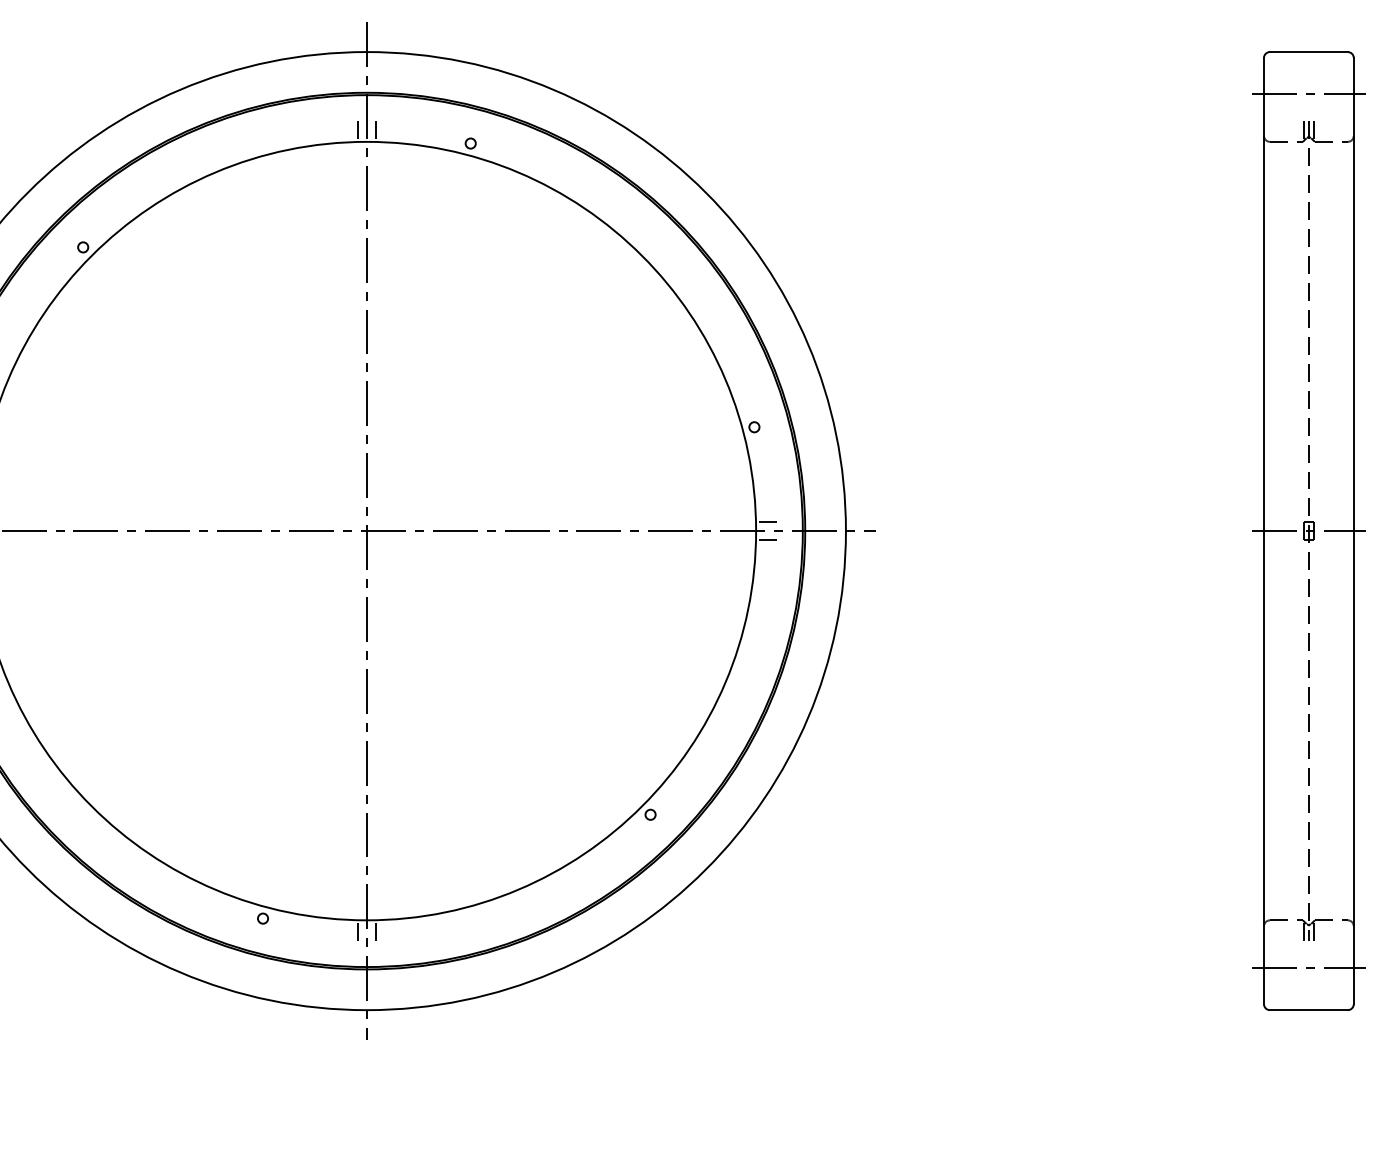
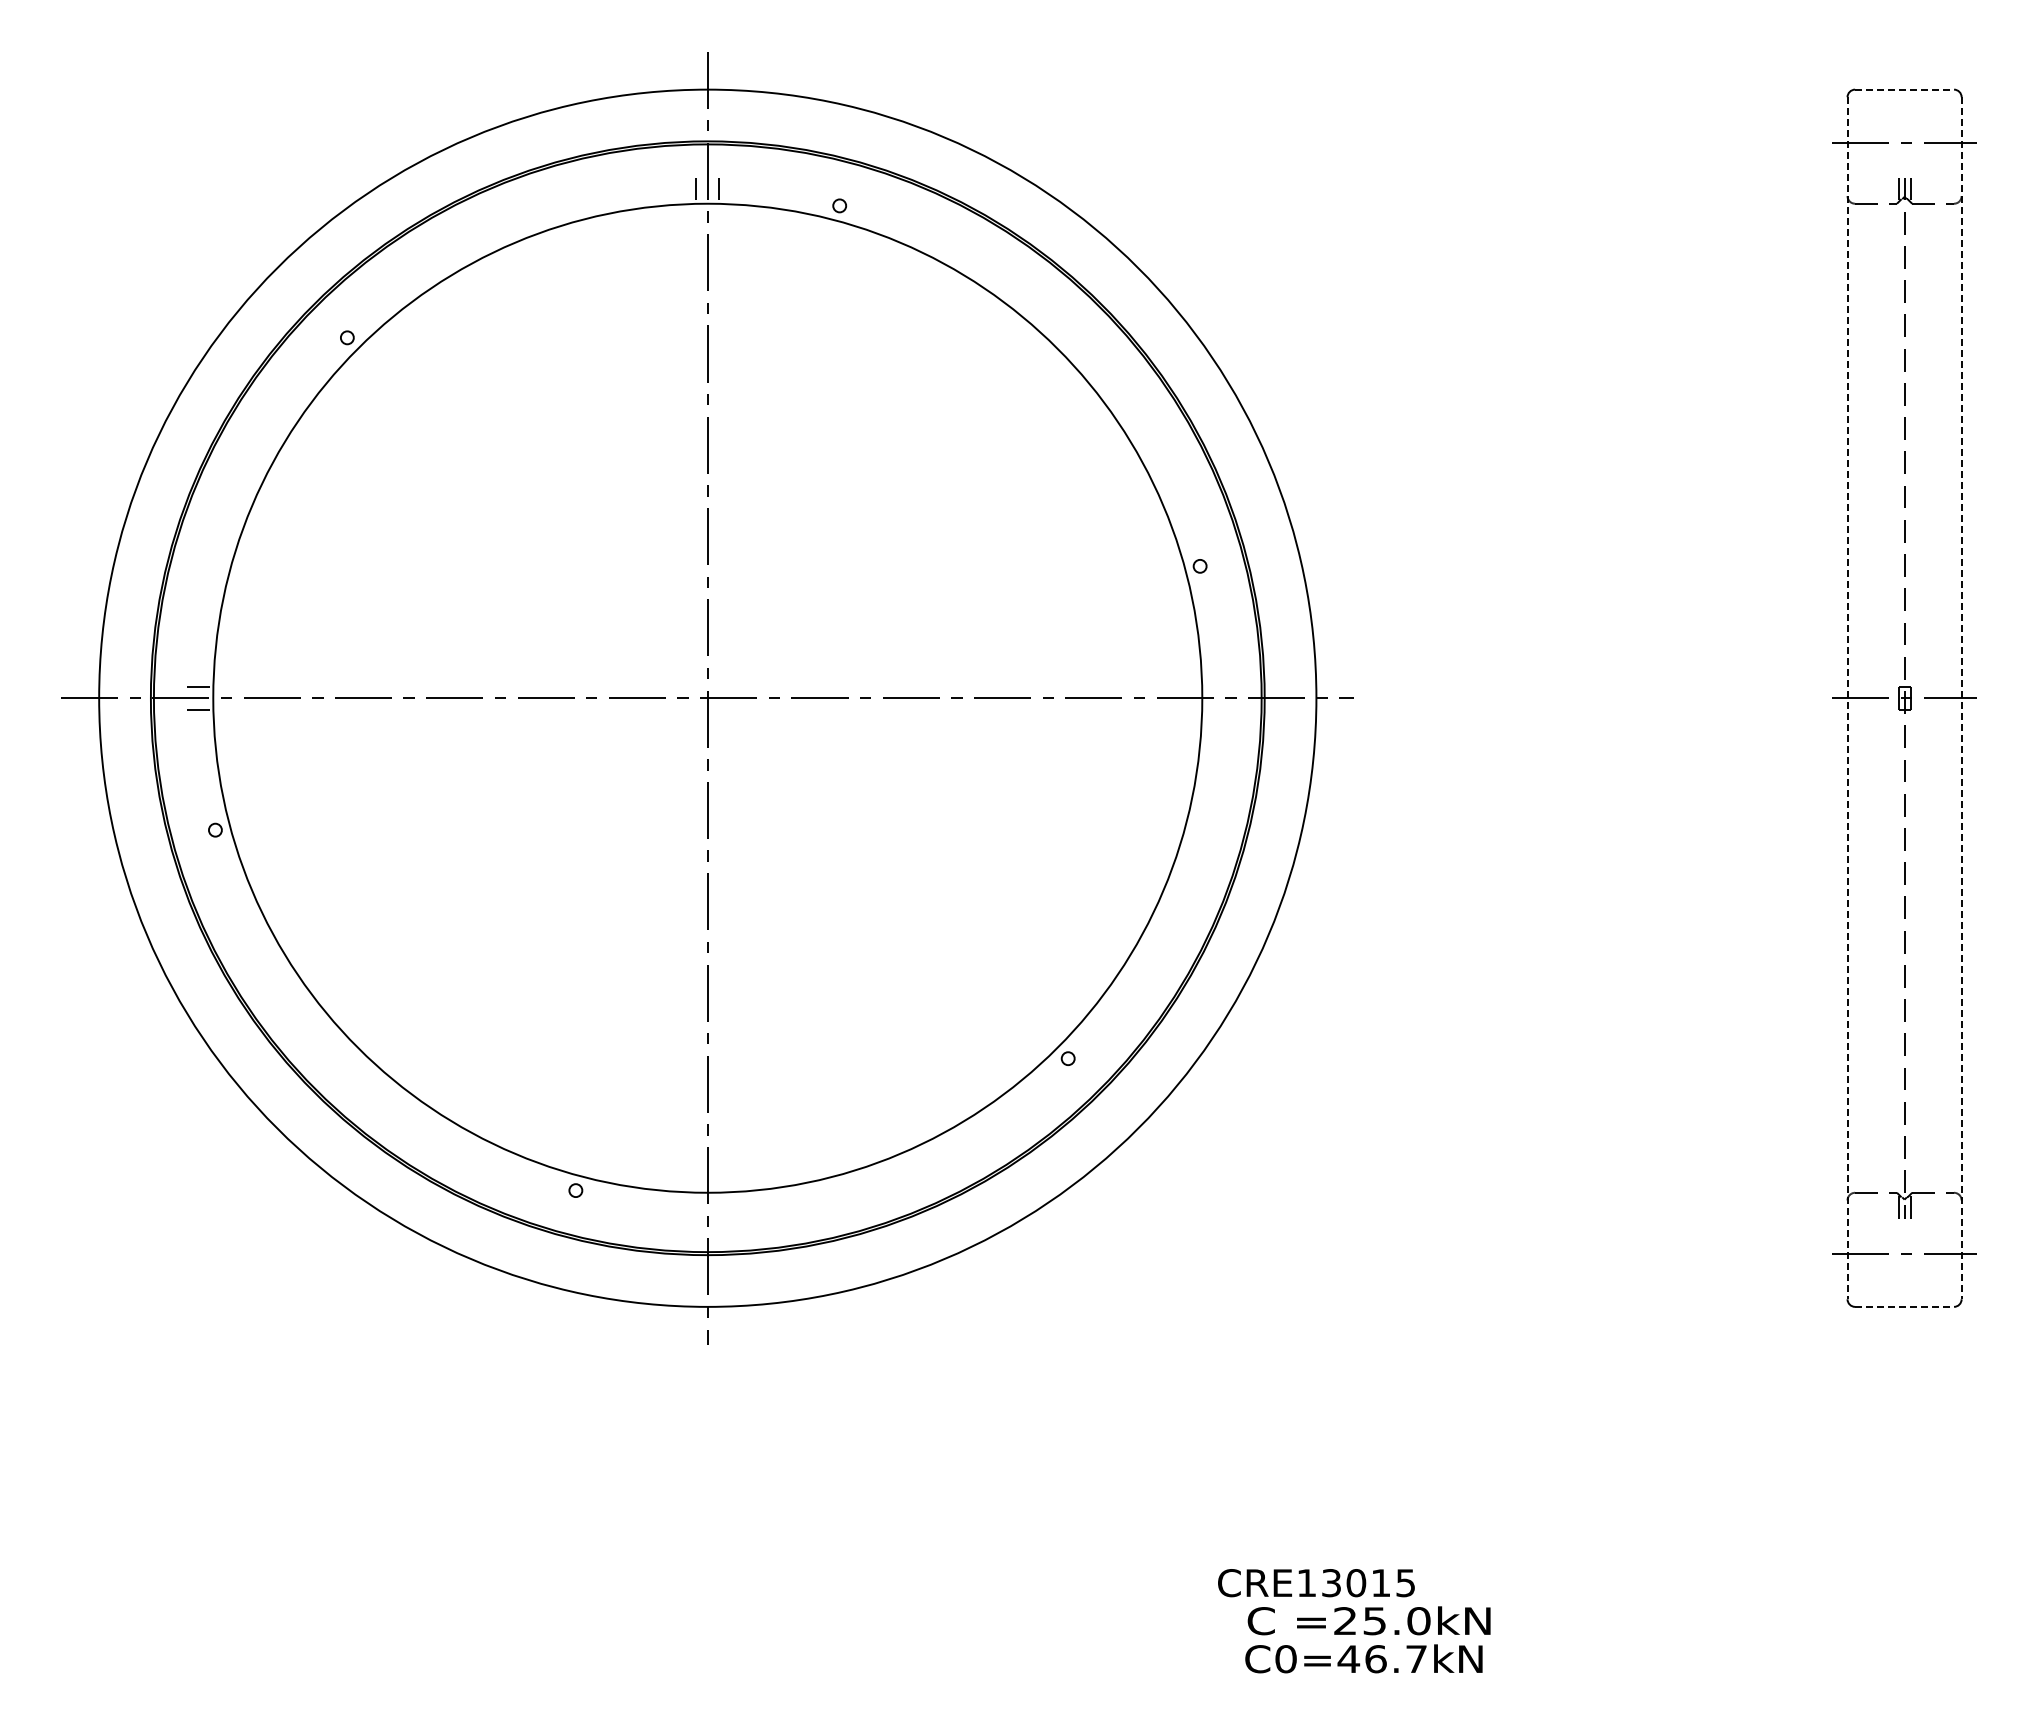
line: (1309, 51) -> (1905, 89), solid -> dashed
line: (766, 521) -> (1215, 686), removed
line: (1263, 531) -> (1847, 698), solid -> dashed
line: (1353, 531) -> (1961, 698), solid -> dashed
line: (766, 539) -> (1215, 709), removed
line: (358, 930) -> (696, 1205), removed
line: (376, 930) -> (719, 1205), removed
line: (1309, 1009) -> (1905, 1306), solid -> dashed

